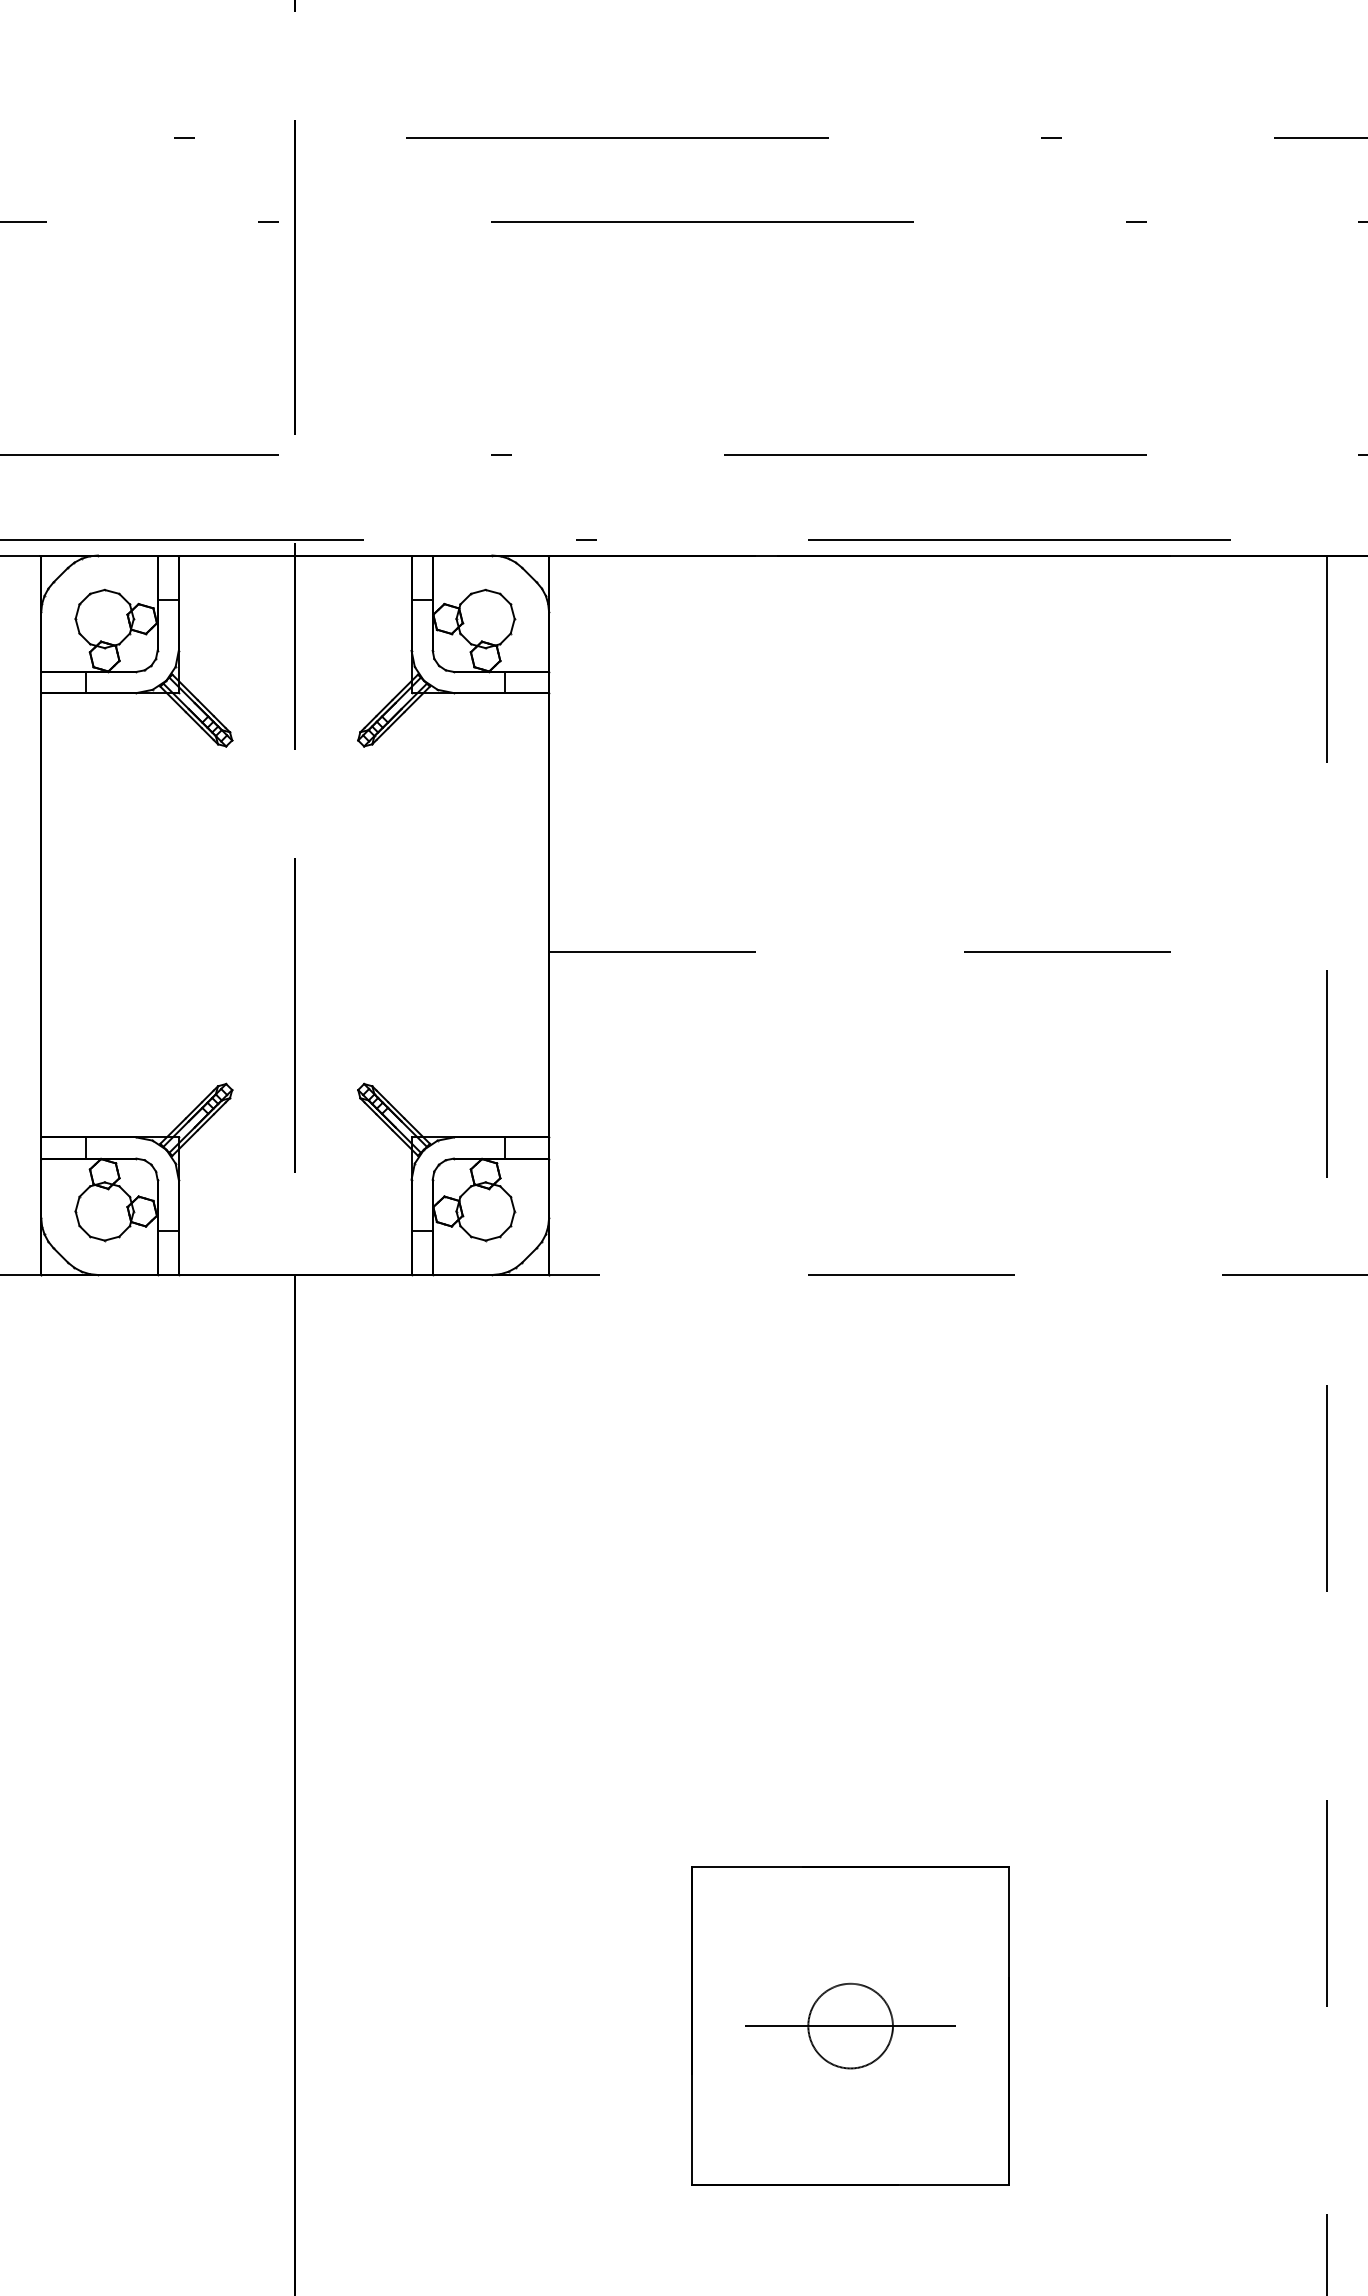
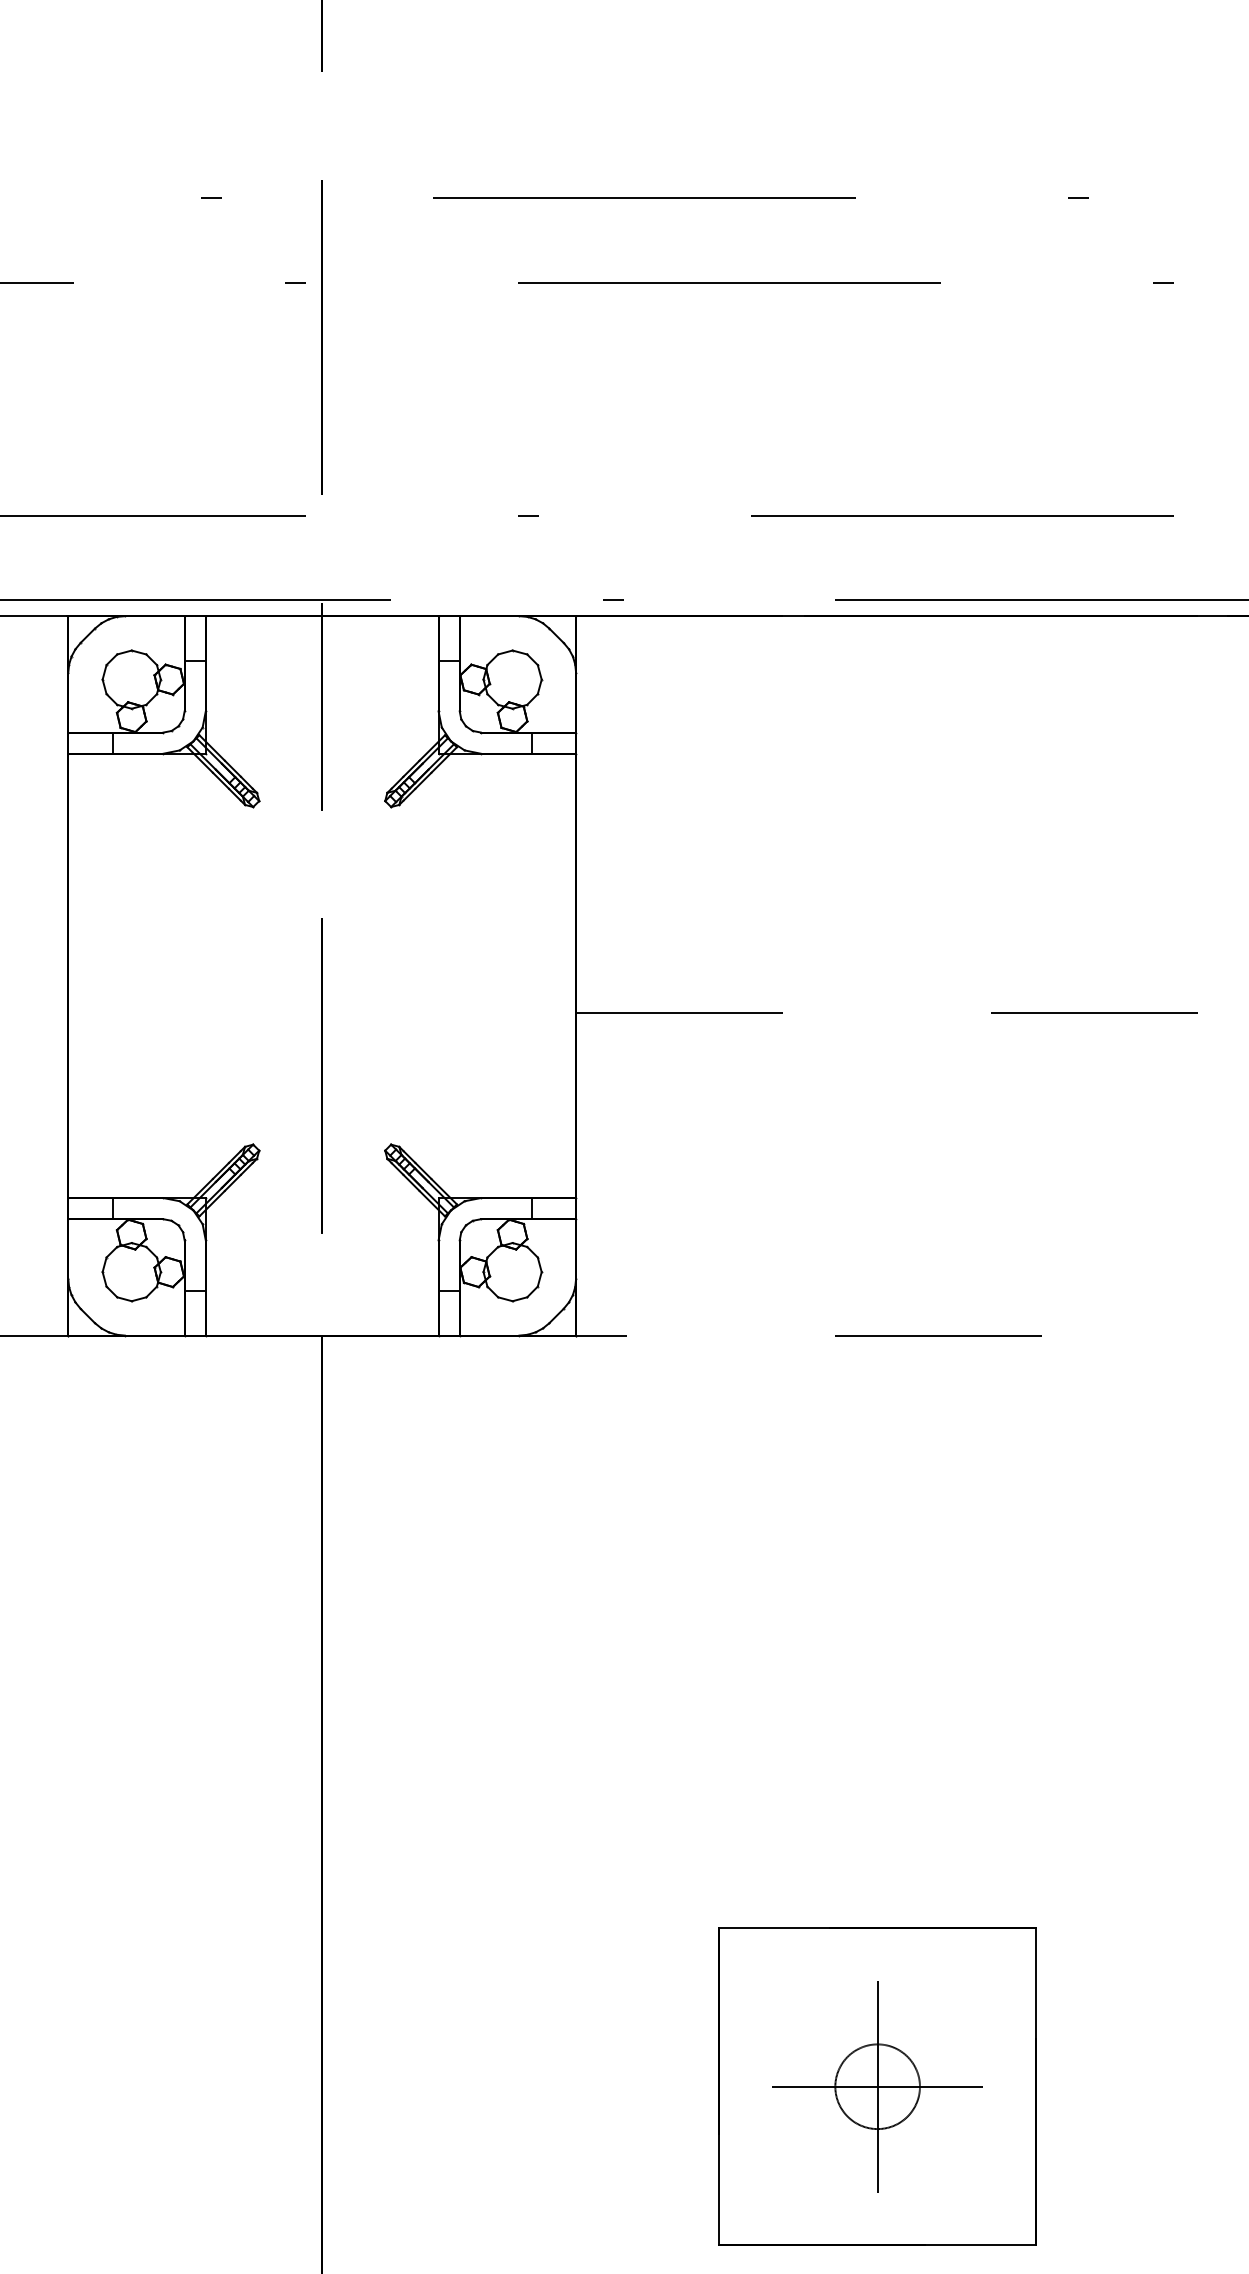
line: (850, 2025) -> (877, 2086), added

